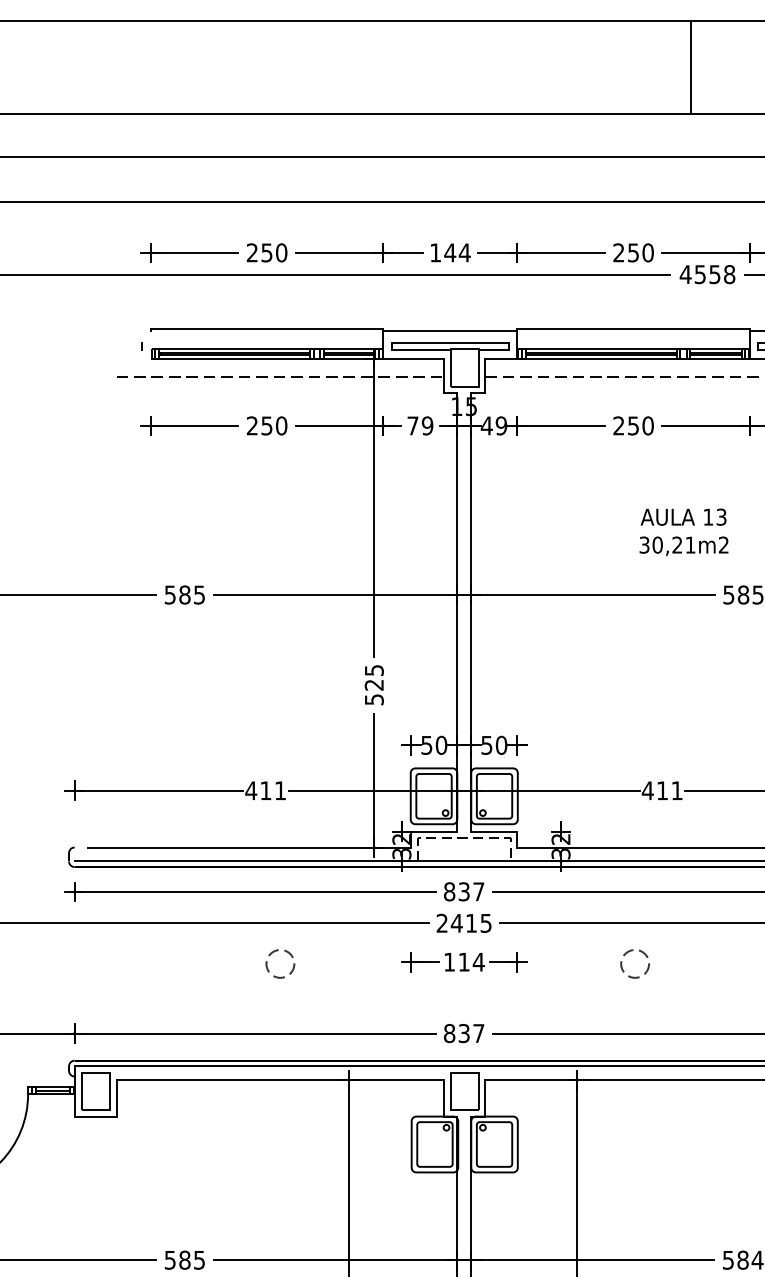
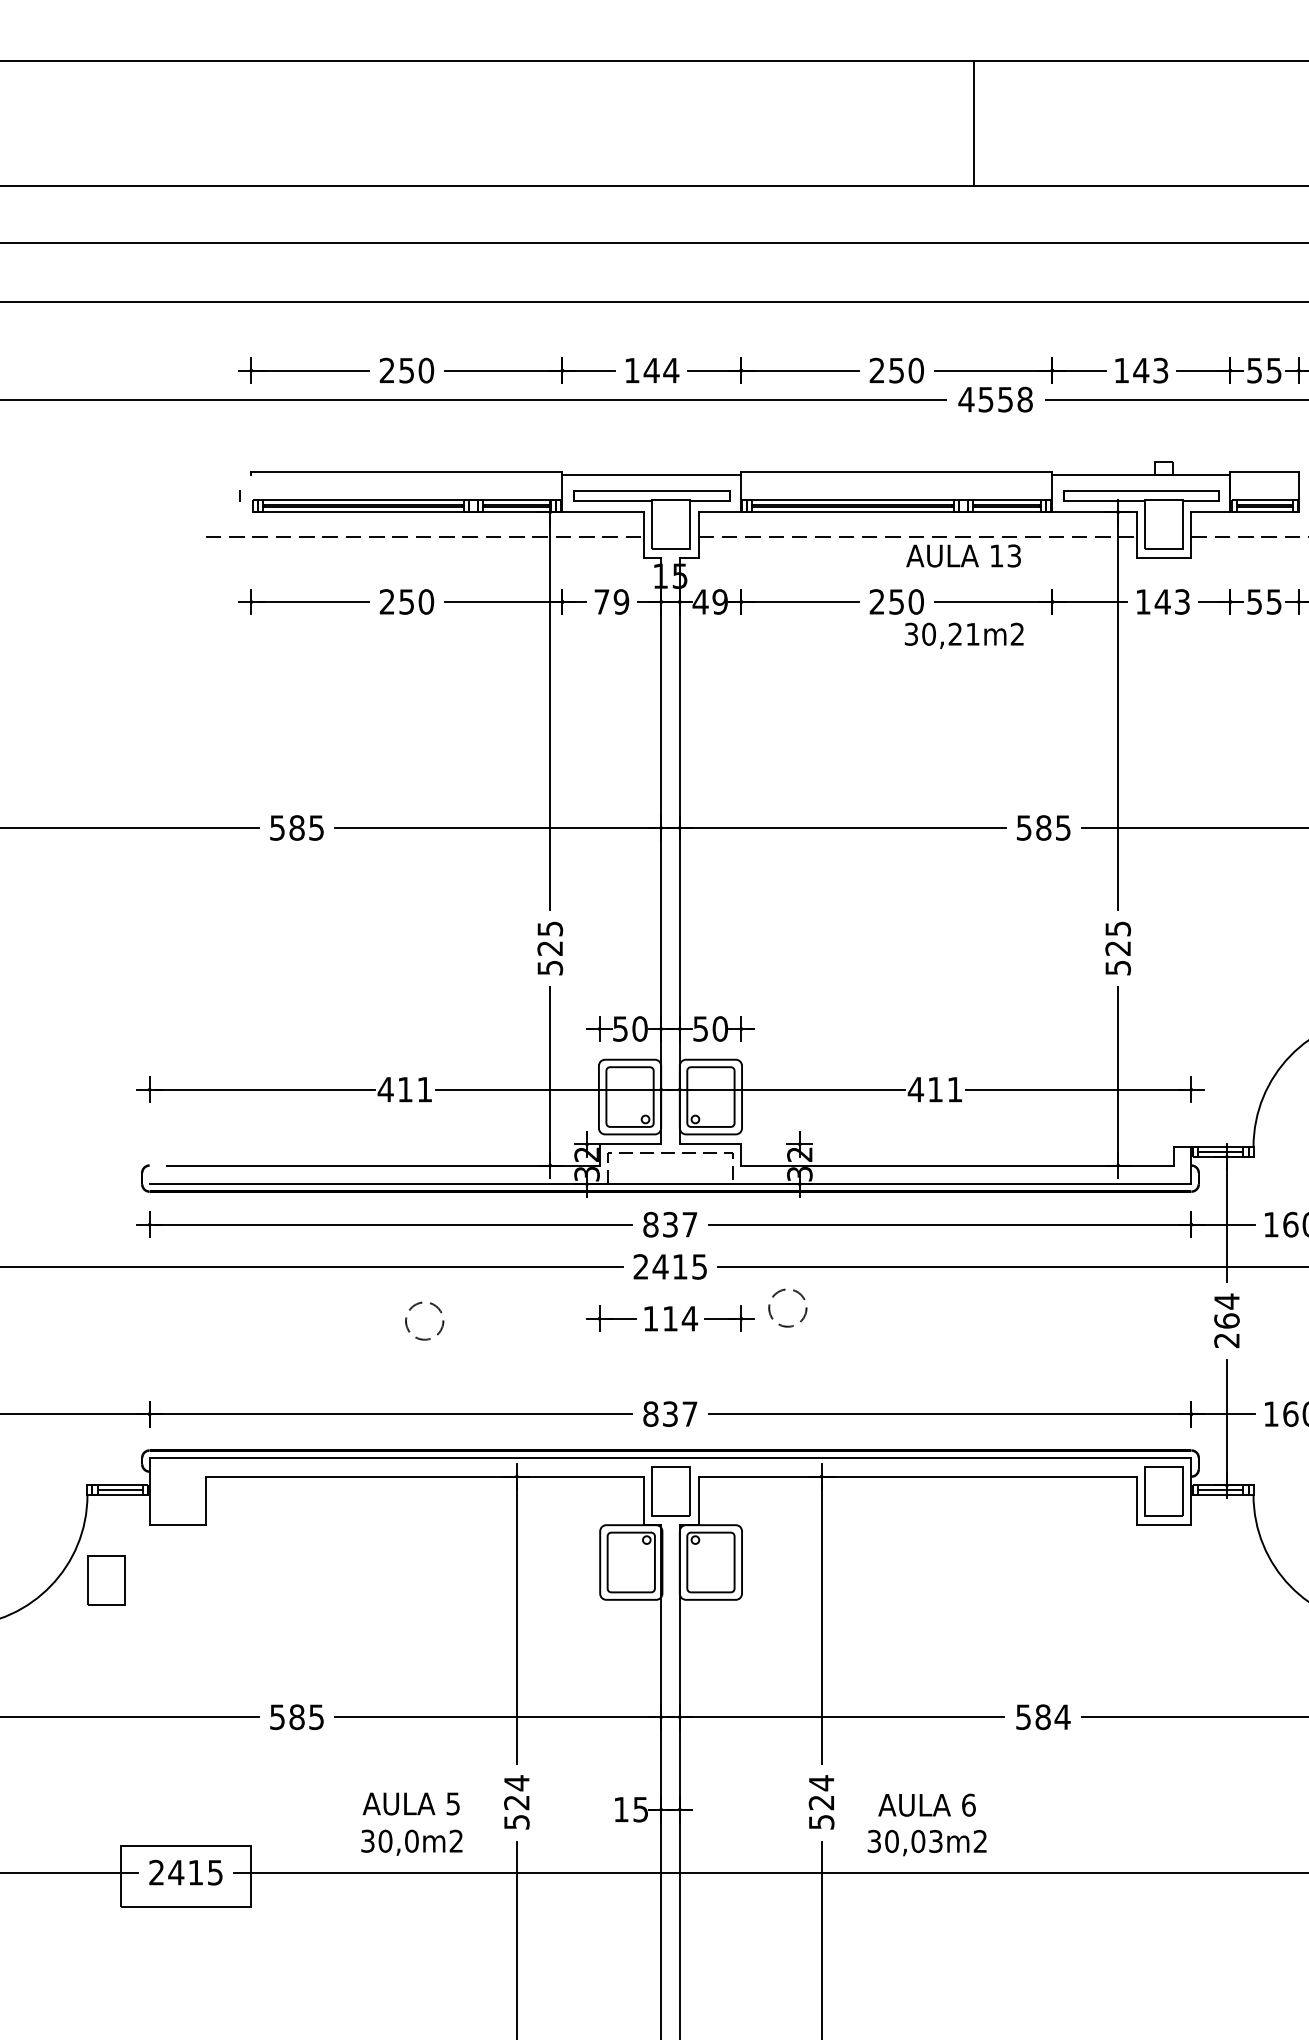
text: (683, 516) -> (963, 555), moved
text: (683, 546) -> (963, 635), moved
circle: (634, 963) -> (787, 1307), moved
part: (96, 1091) -> (106, 1580), moved

